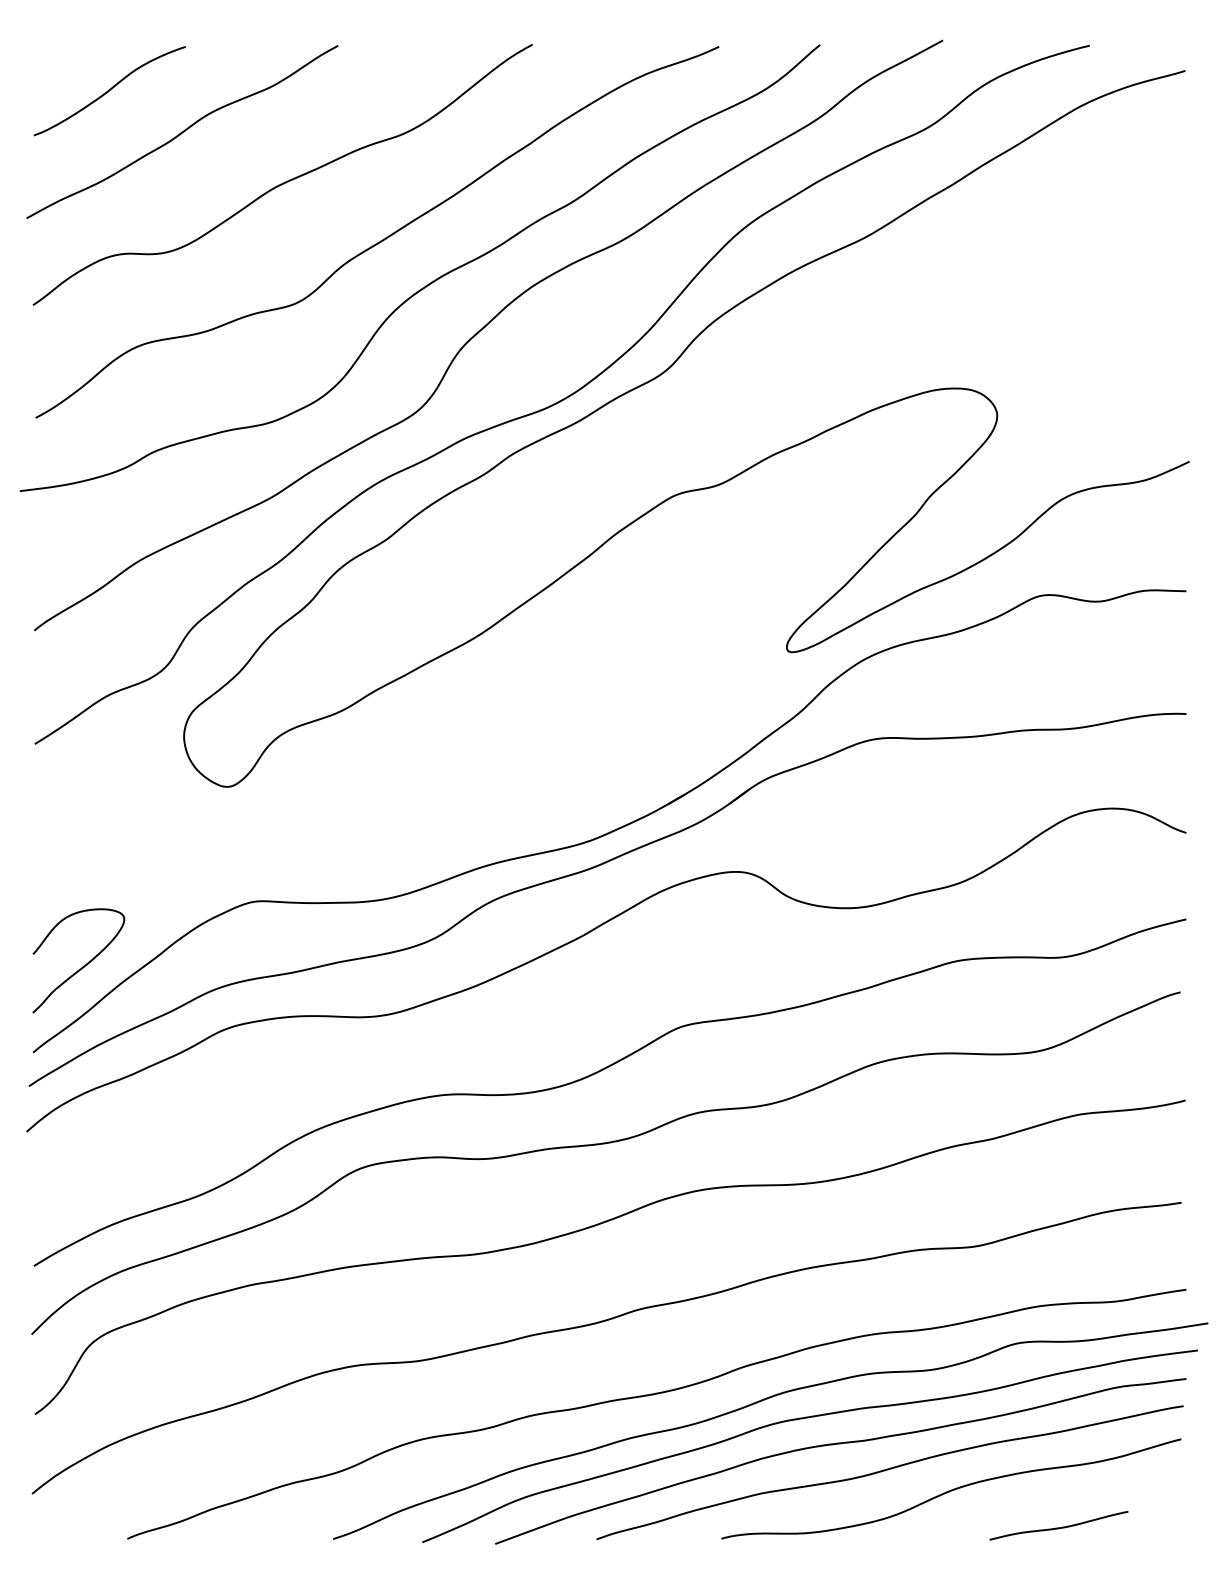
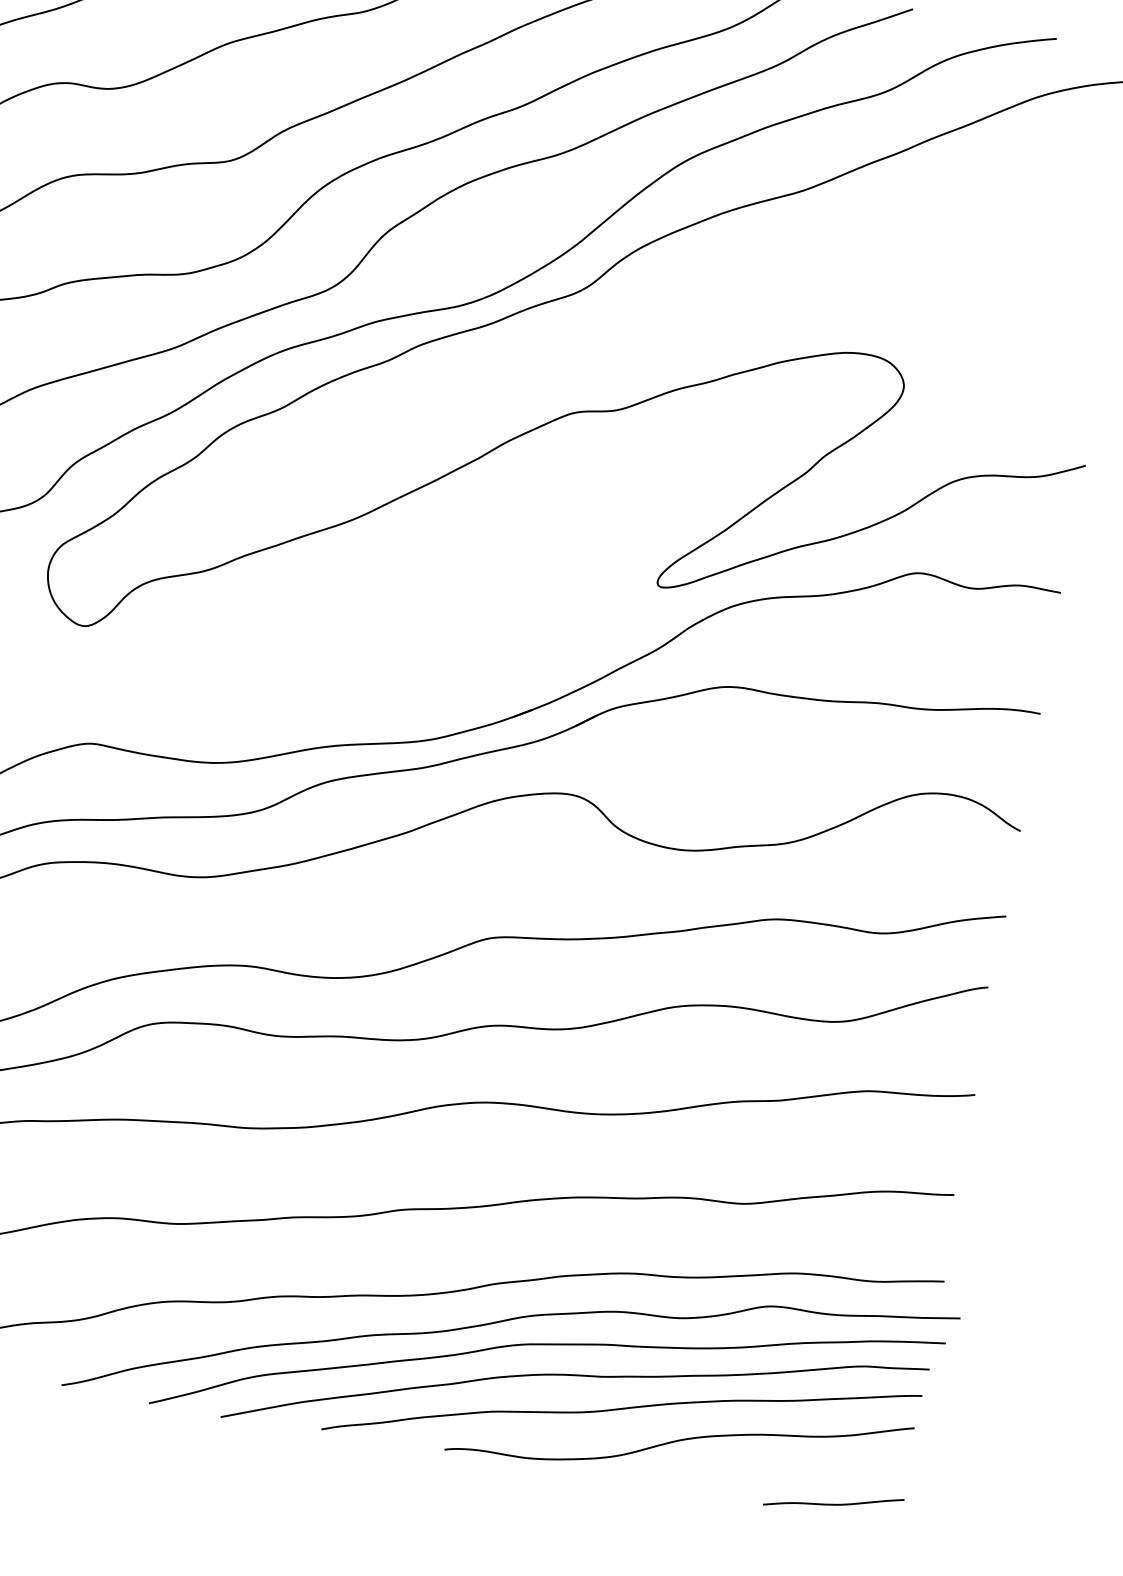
curve: (1058, 1527) -> (832, 1503), moved

